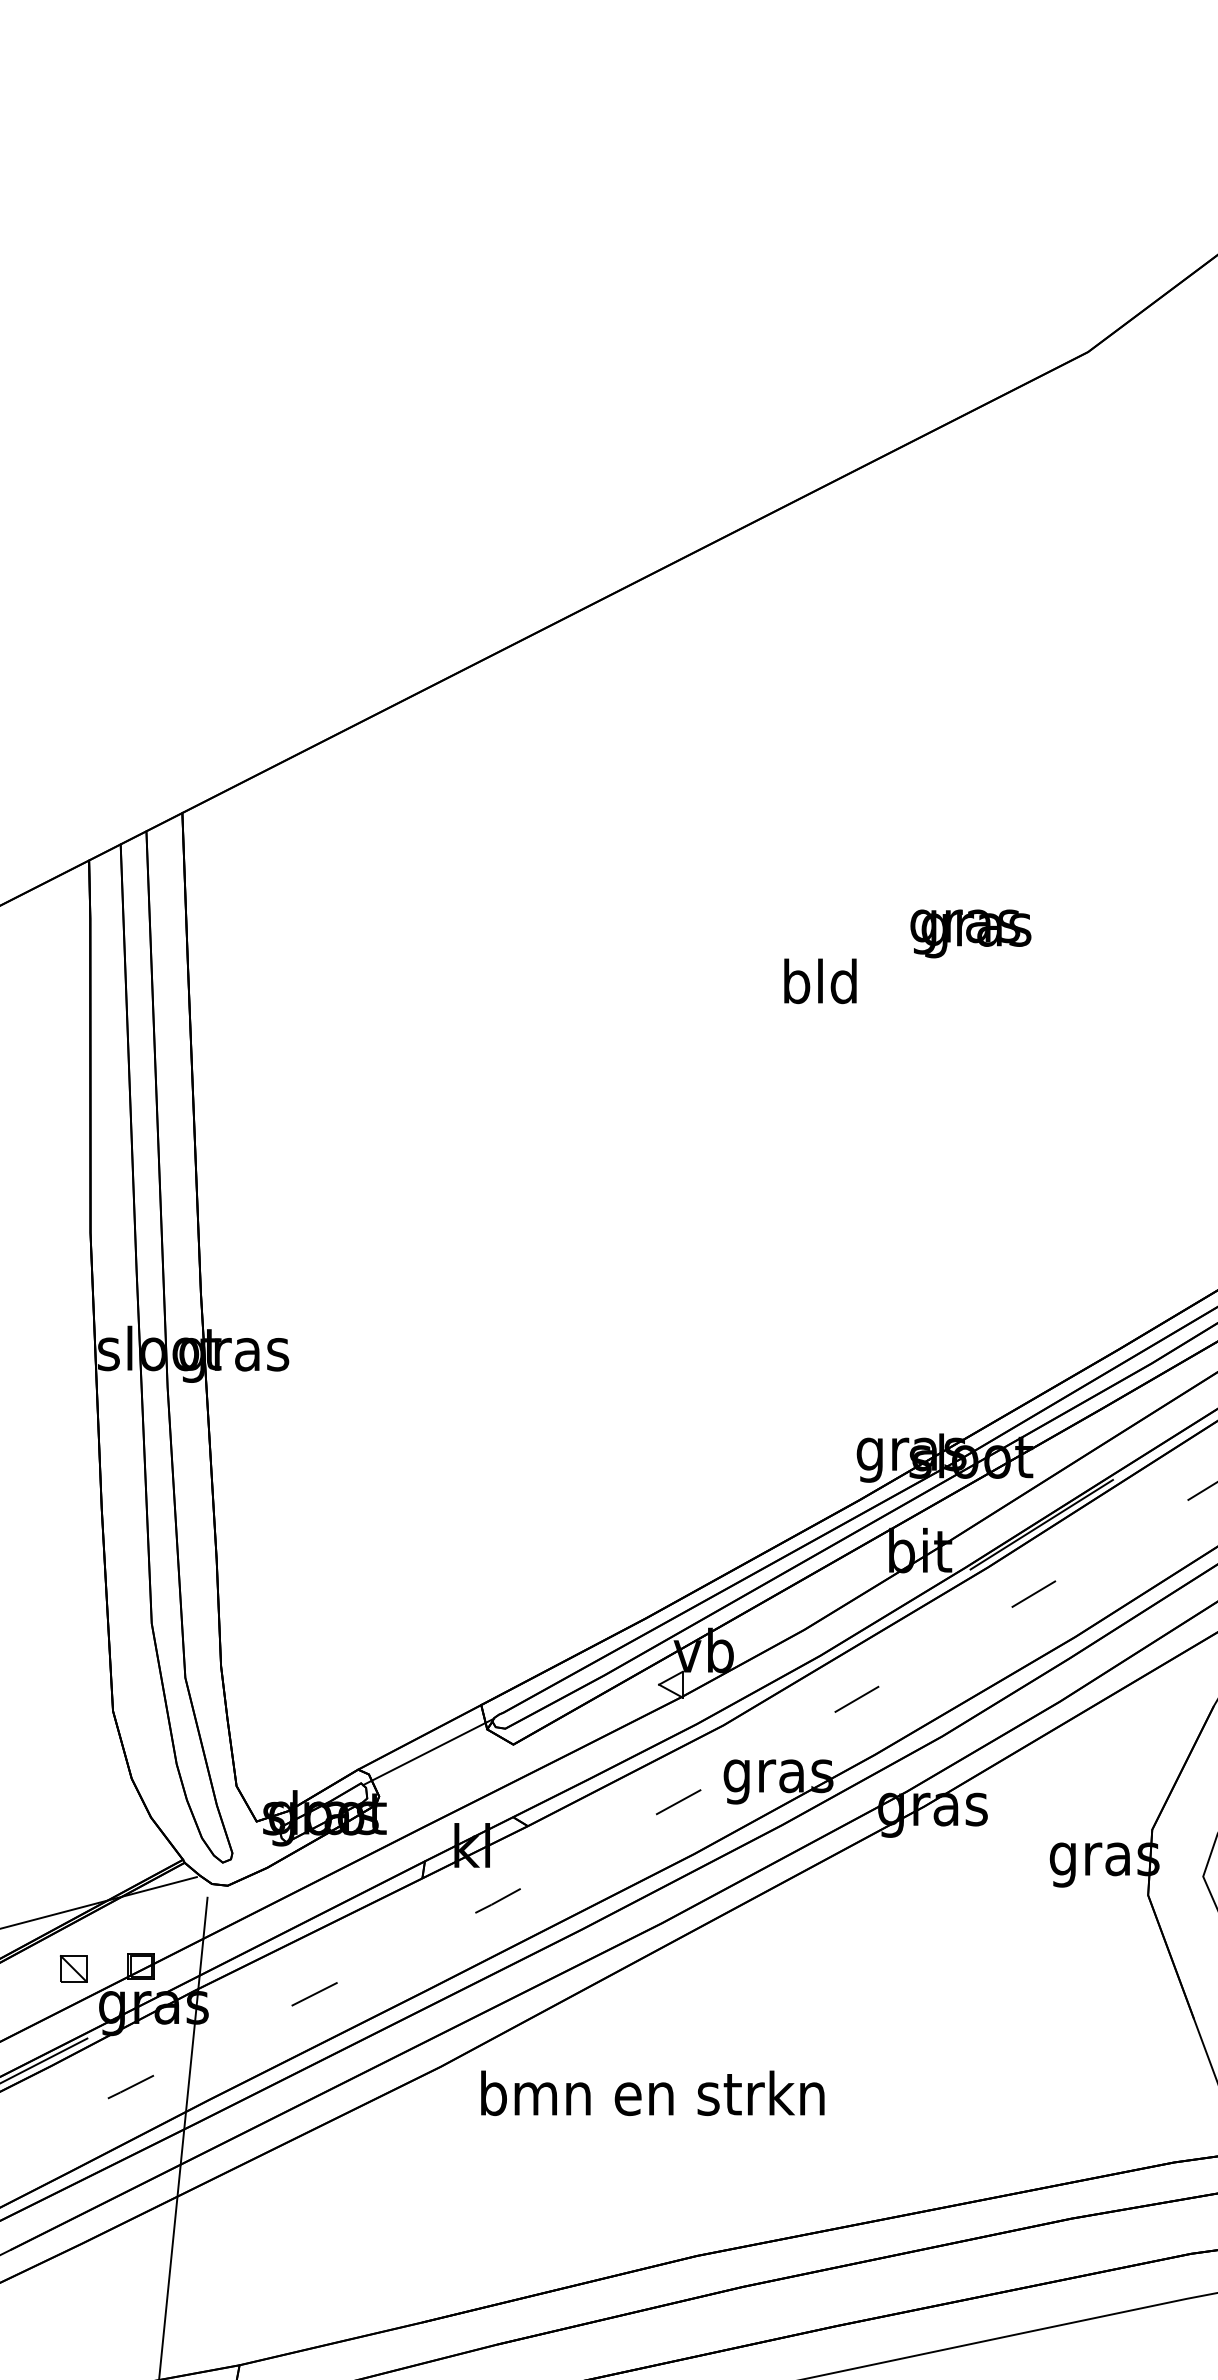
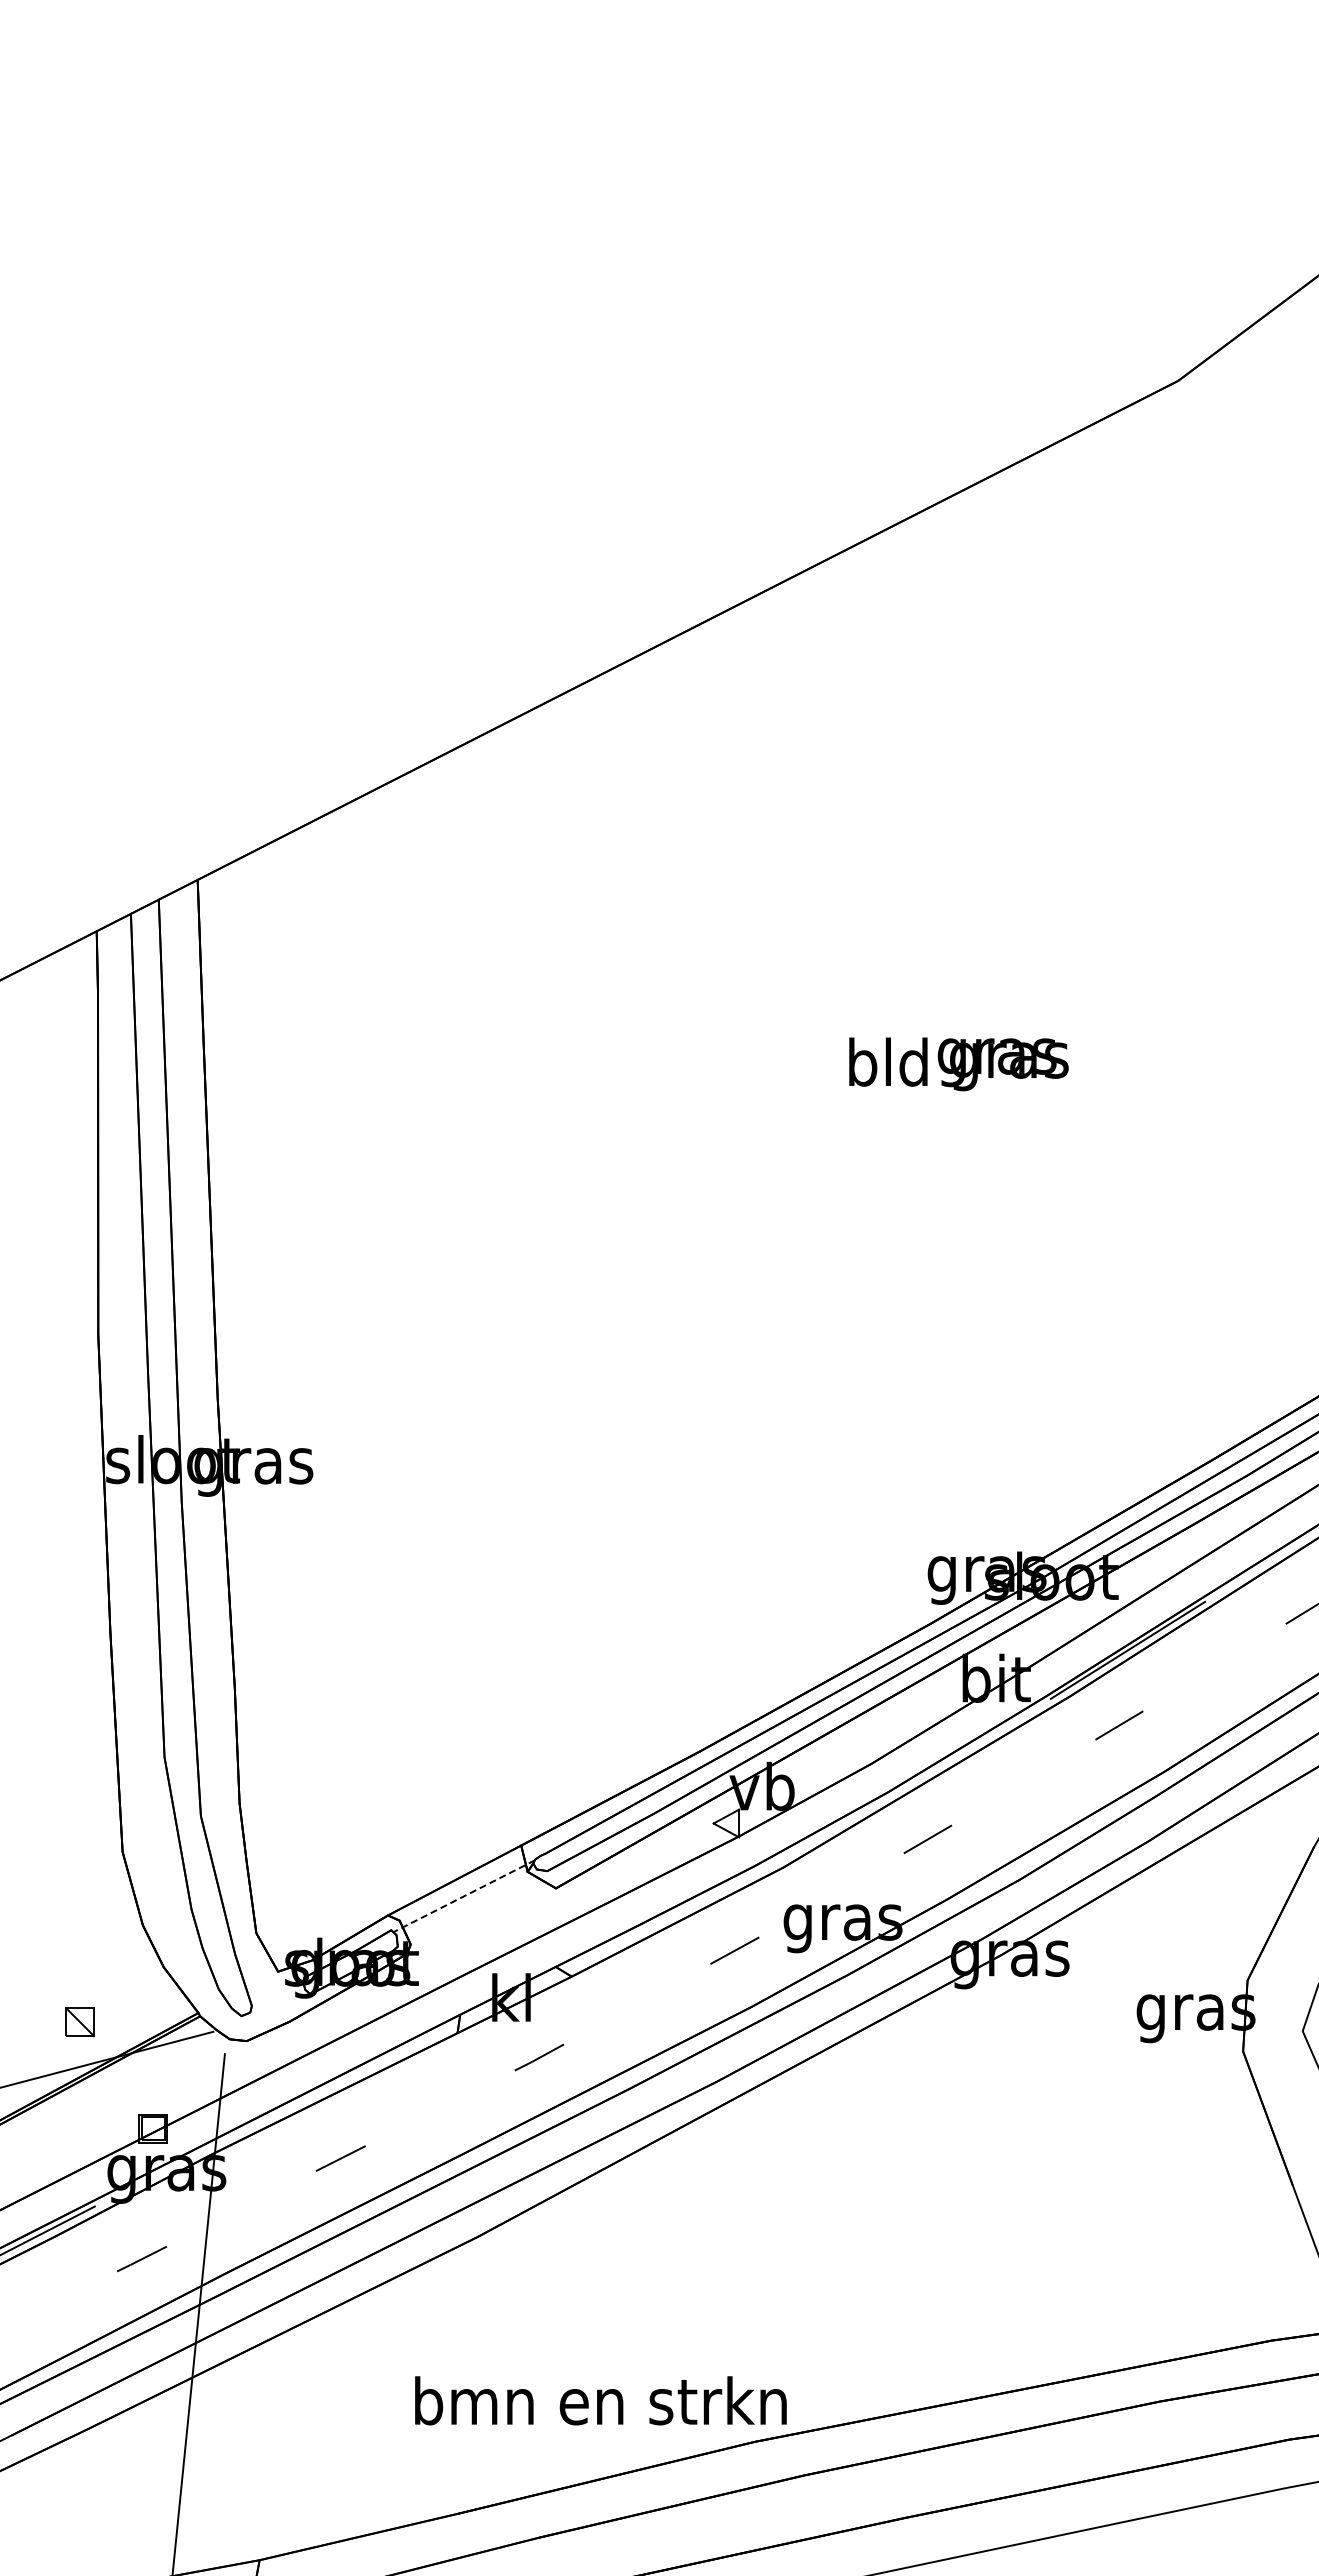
text: (970, 933) -> (1002, 1064), moved
line: (427, 1752) -> (463, 1896), solid -> dashed
part: (74, 1969) -> (80, 2022), moved
text: (652, 2093) -> (600, 2400), moved

